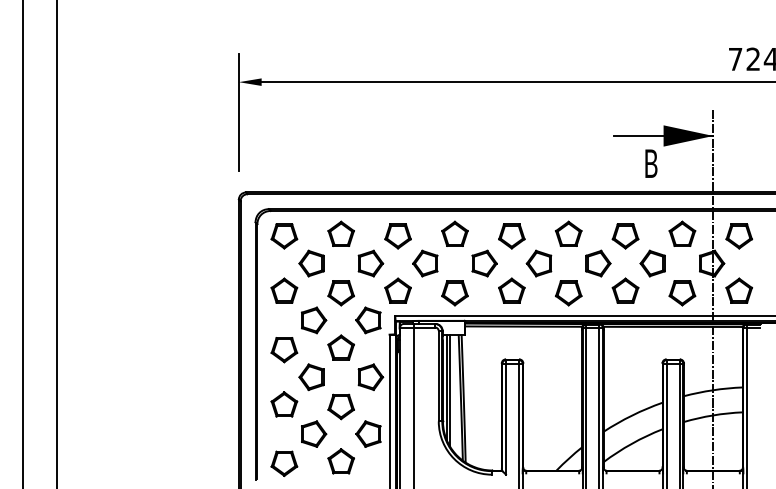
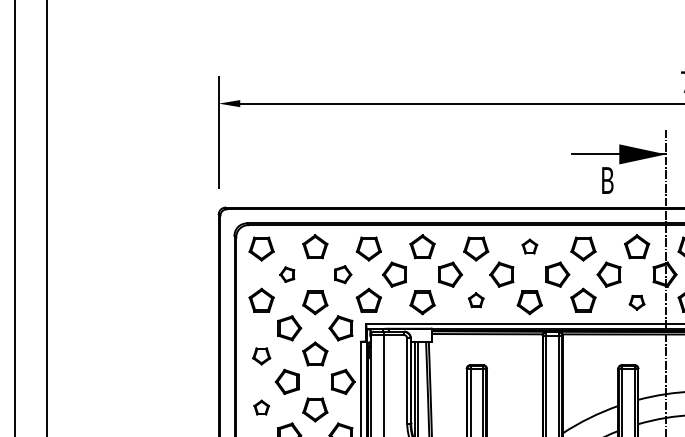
part: (568, 233) -> (529, 246), size x0.6
part: (311, 263) -> (287, 274), size x0.6
part: (370, 263) -> (342, 274), size x0.7
part: (511, 290) -> (475, 300), size x0.6
part: (682, 293) -> (637, 302), size x0.6
part: (284, 350) -> (261, 356), size x0.7
part: (284, 404) -> (261, 407), size x0.6

